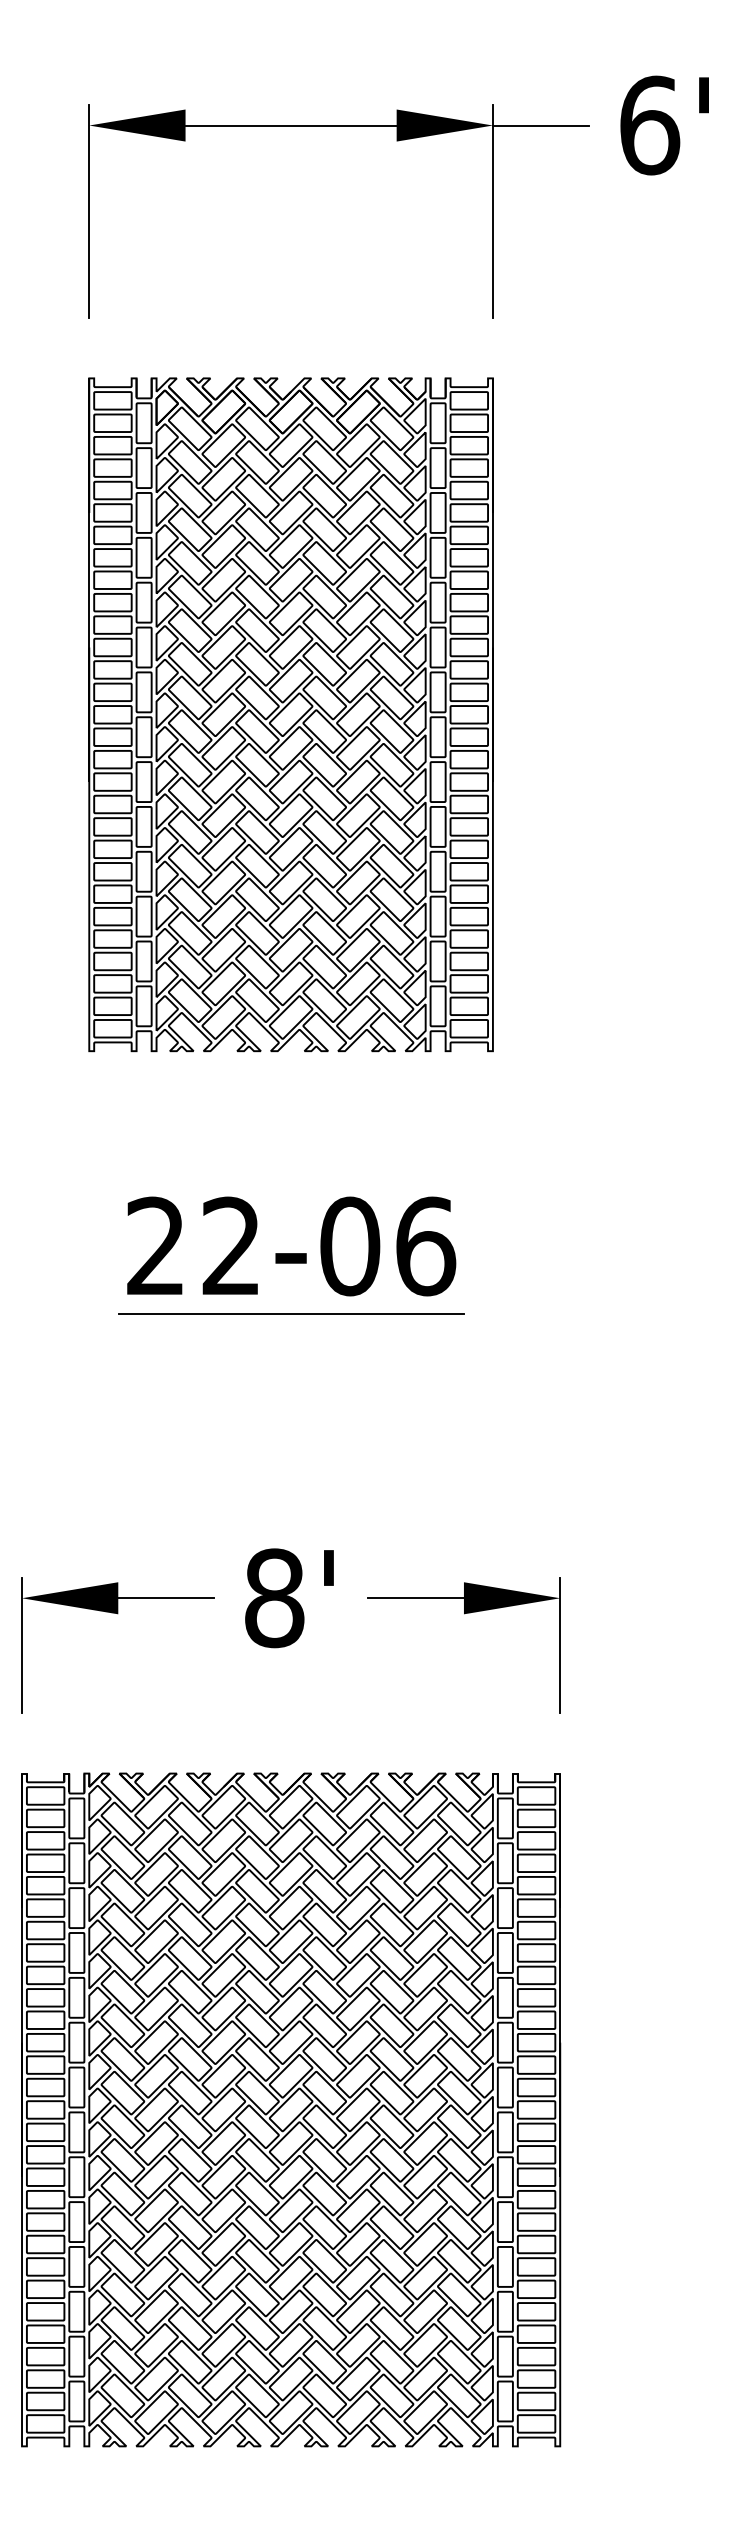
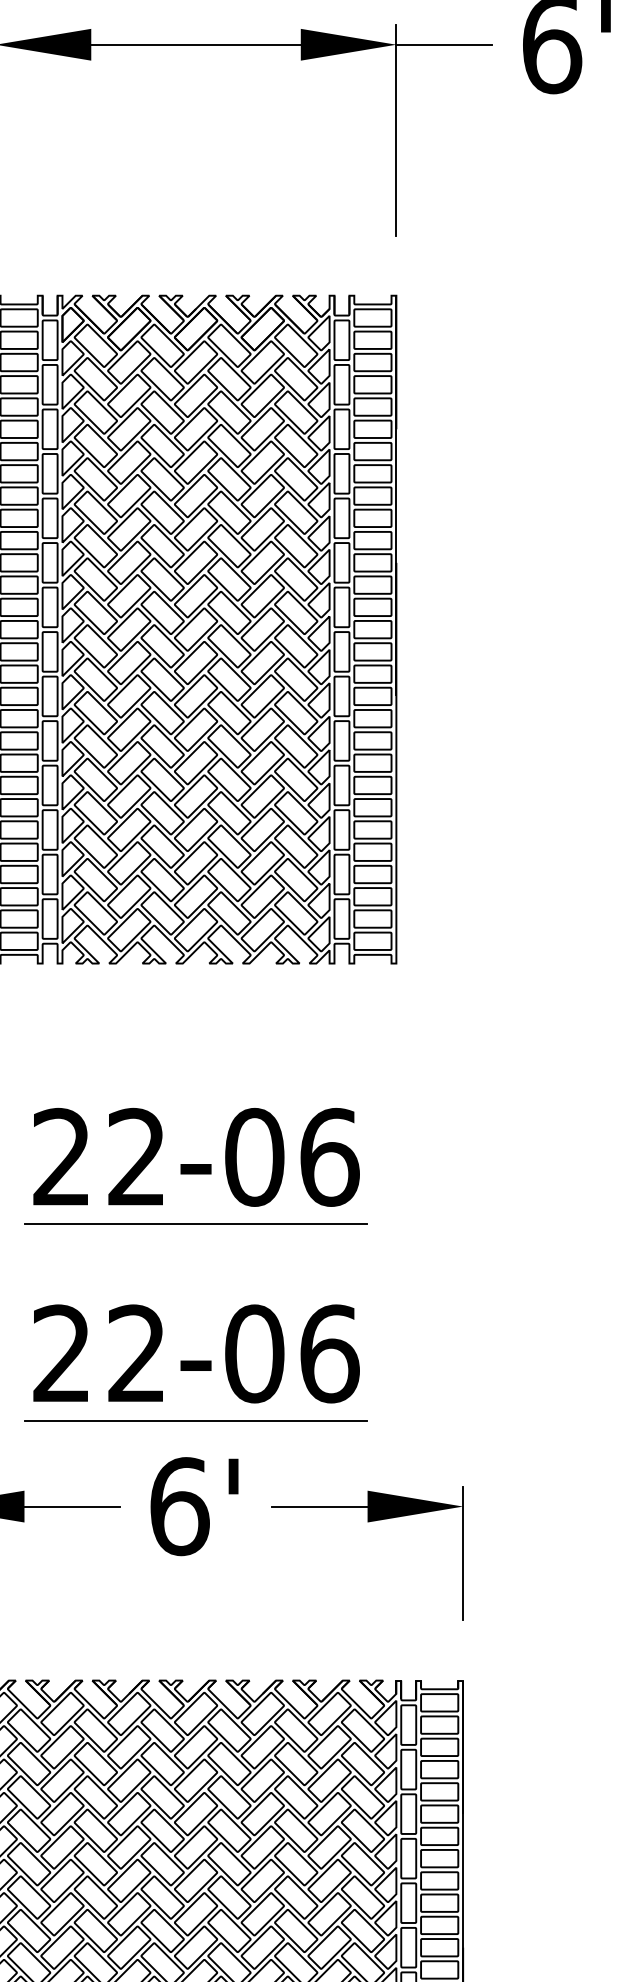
part: (291, 1453) -> (196, 1362), added
text: (275, 1598) -> (180, 1506), 8' -> 6'

